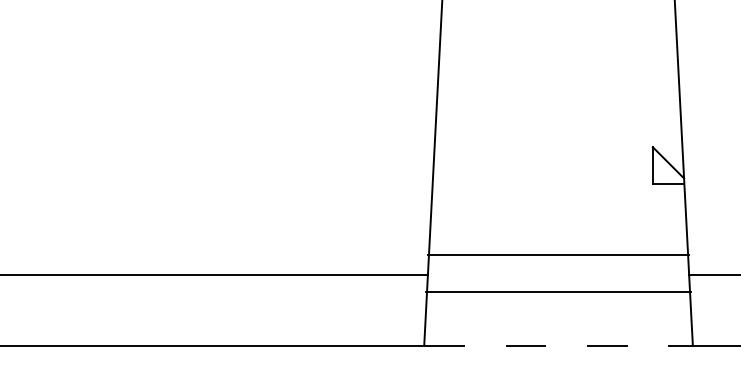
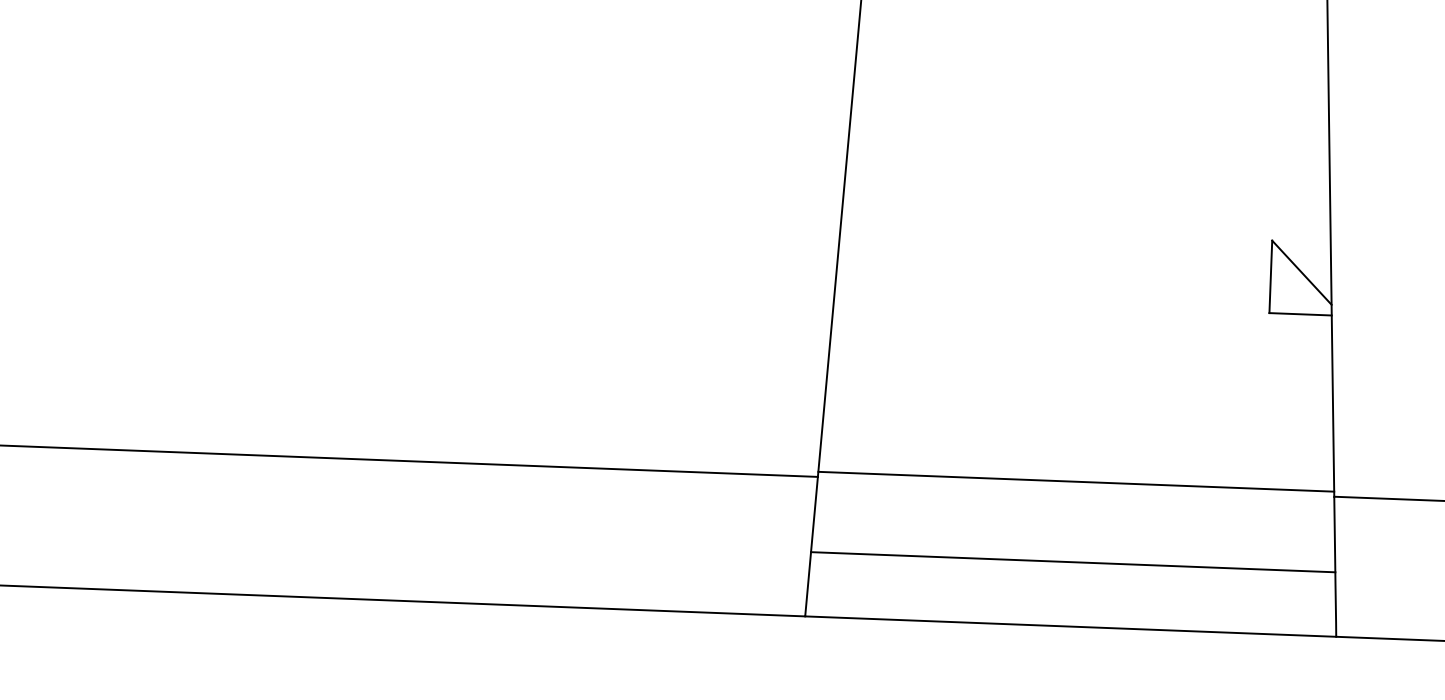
line: (558, 254) -> (1076, 481), moved
line: (558, 292) -> (1073, 562), moved
line: (559, 346) -> (1072, 627), dashed -> solid

